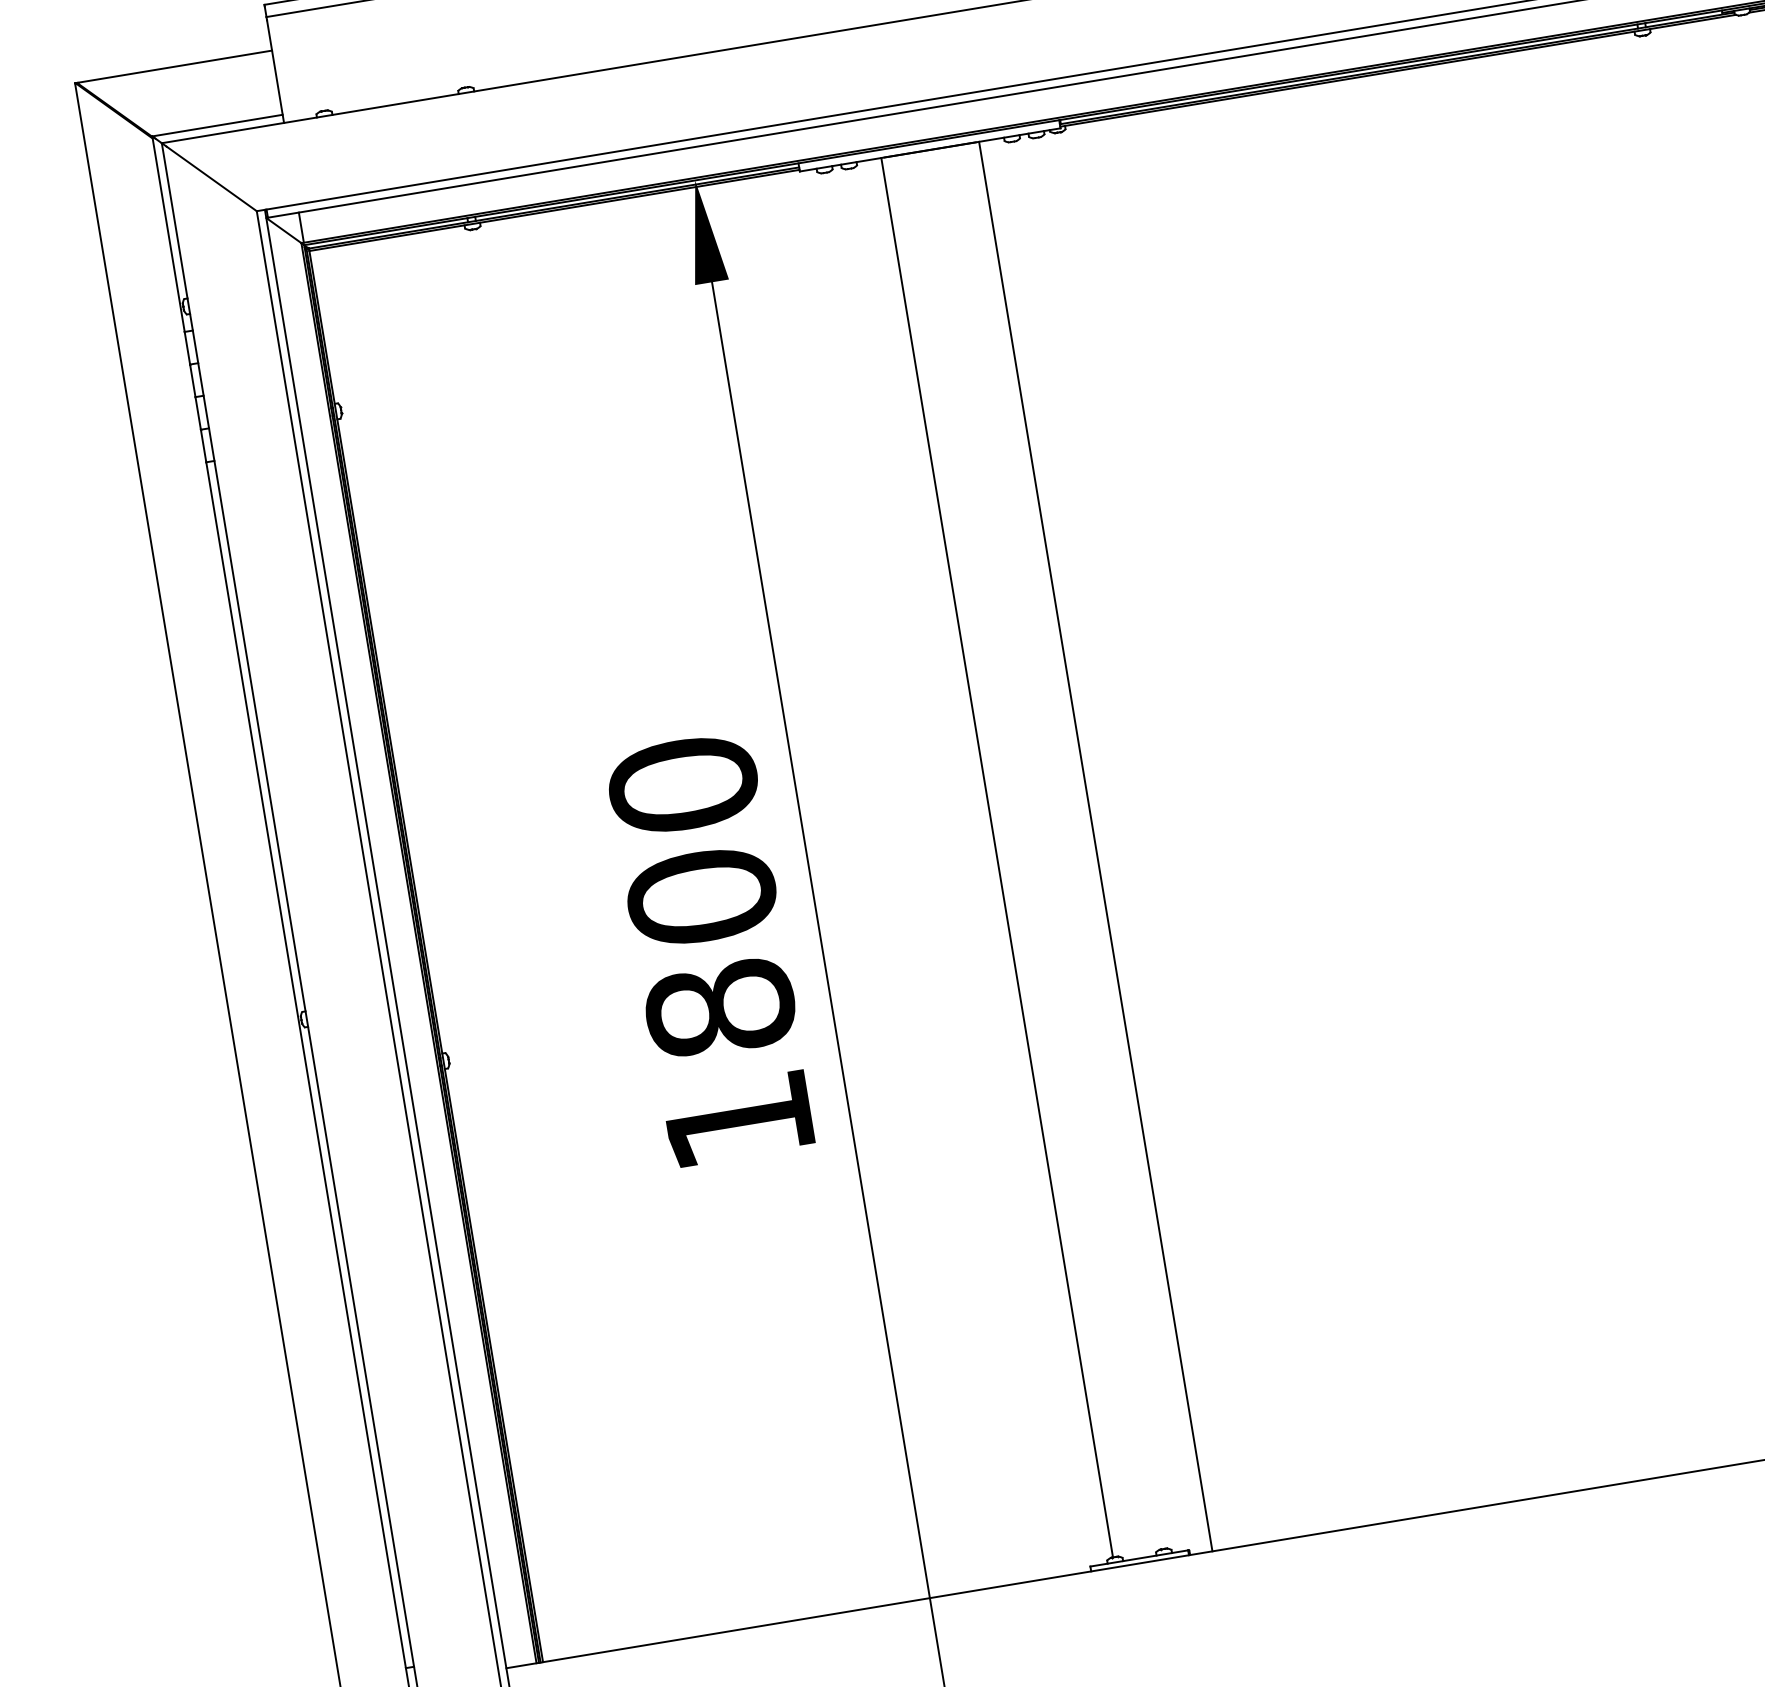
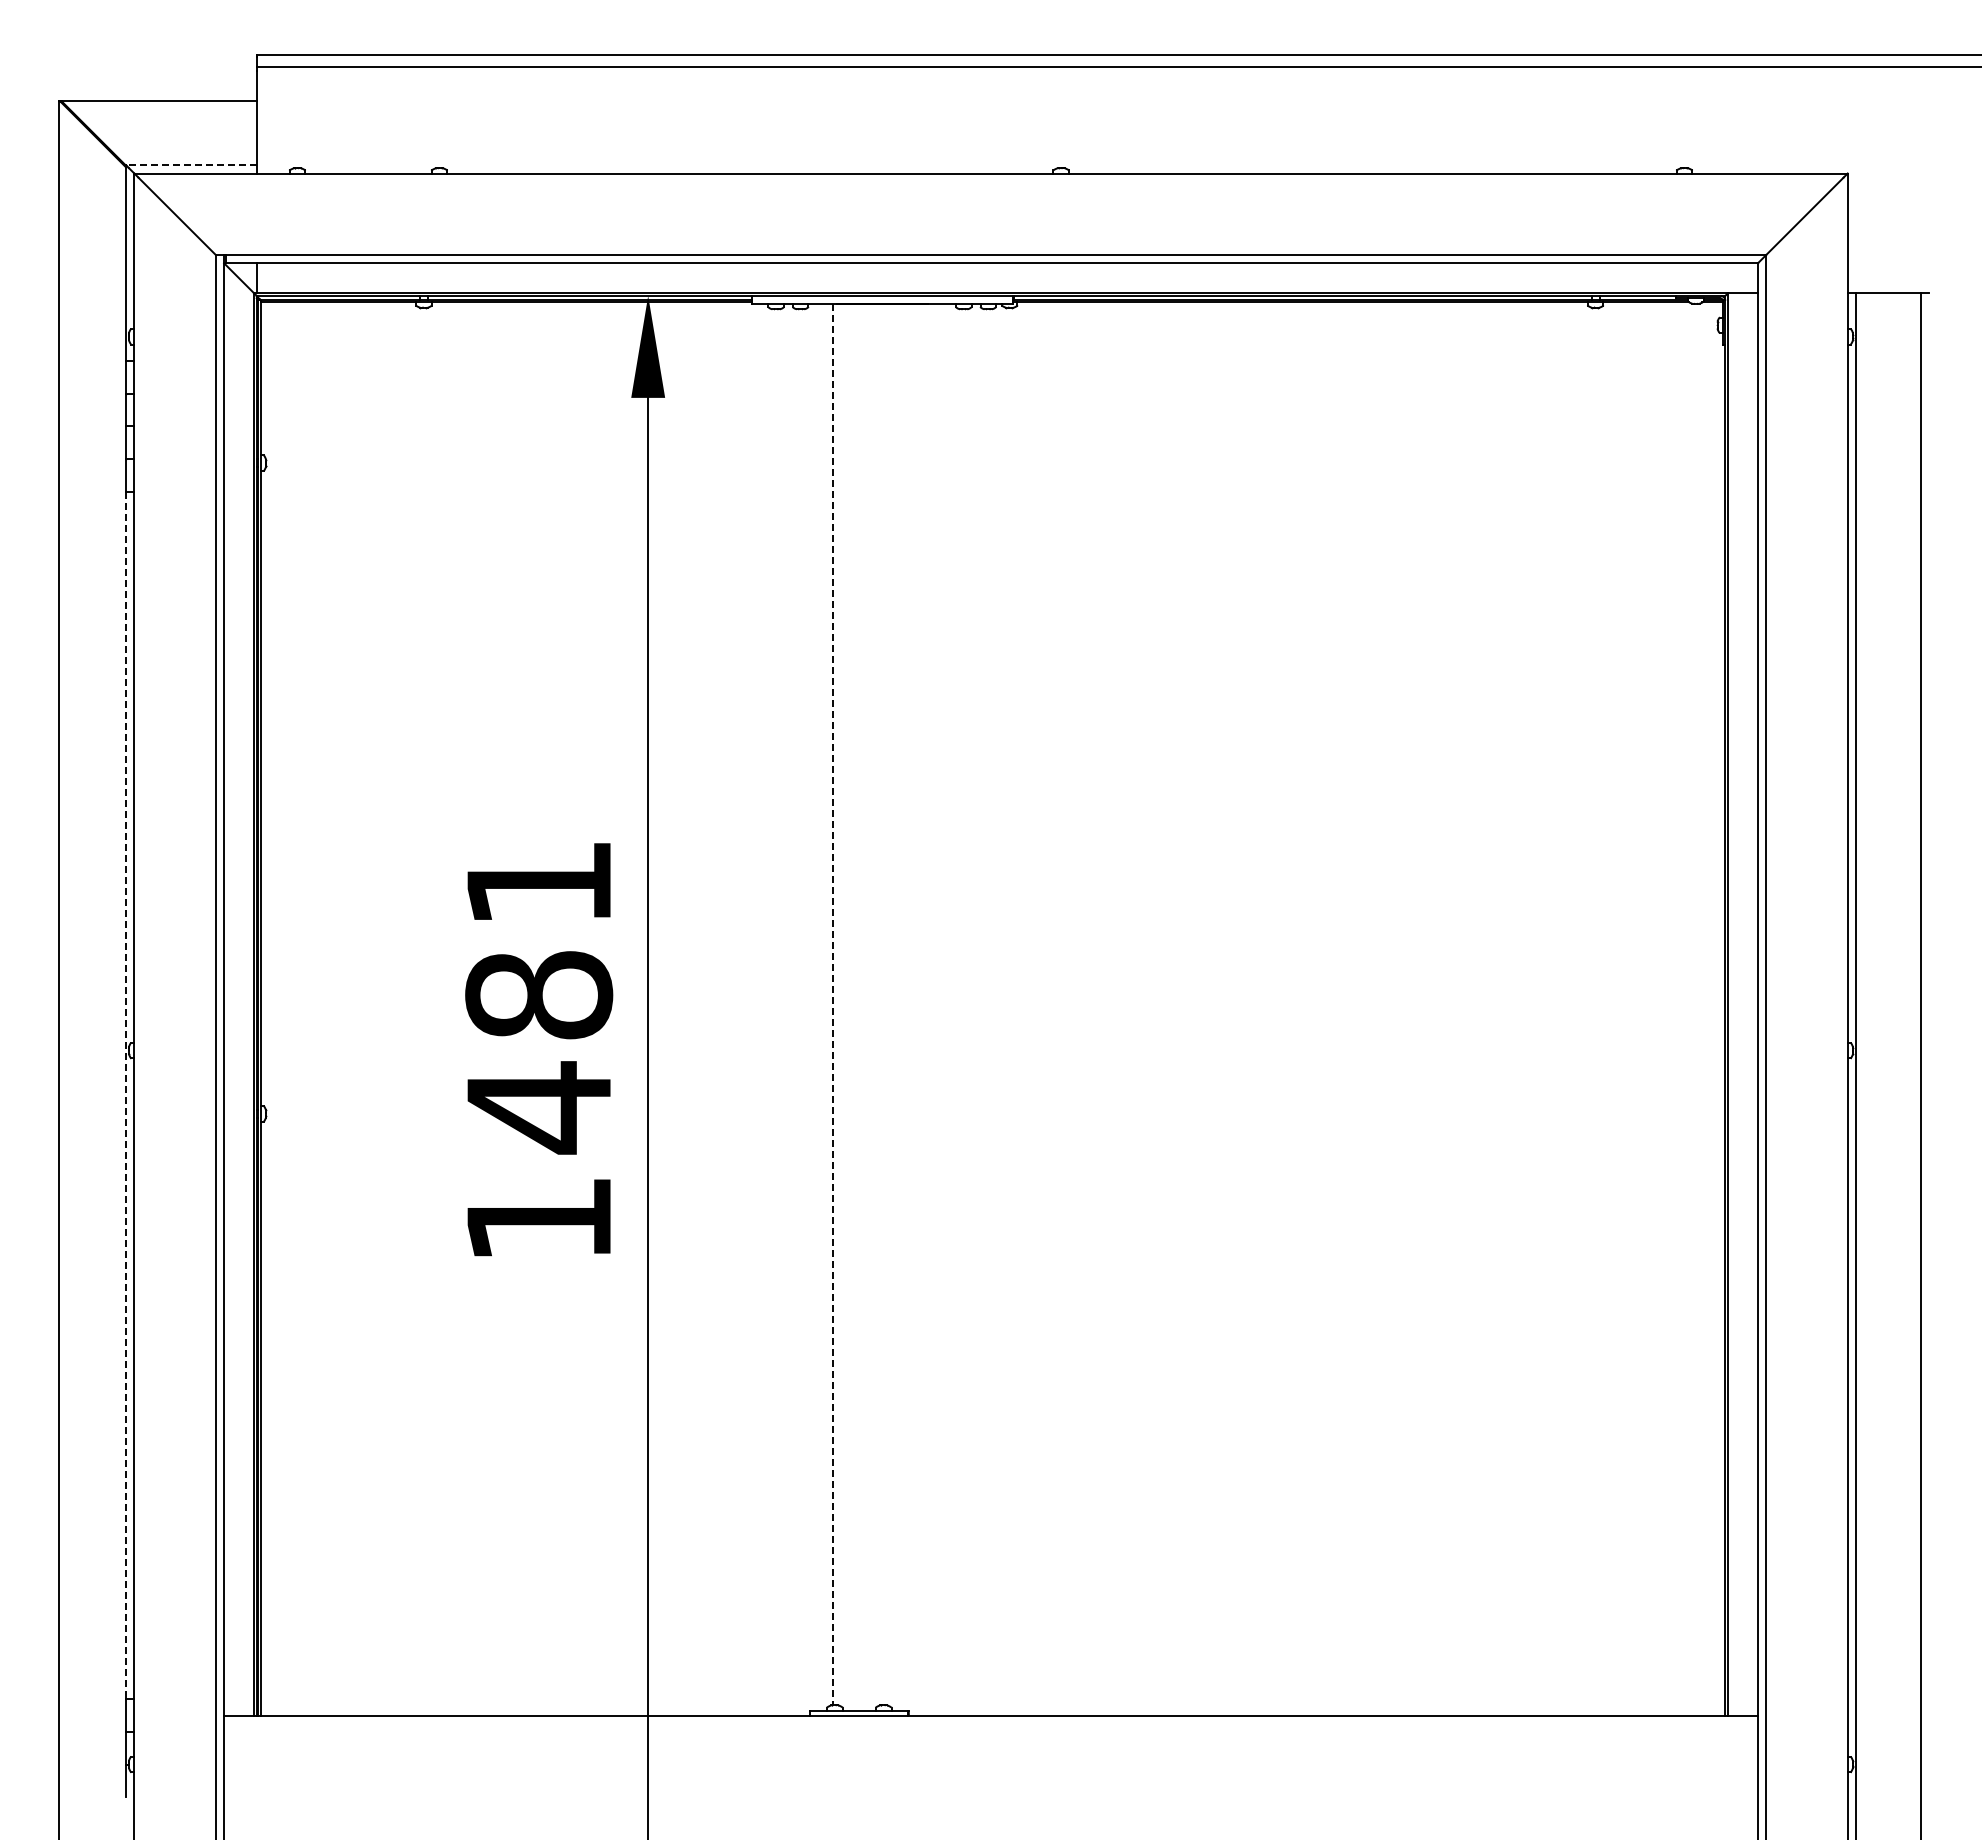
line: (216, 125) -> (190, 165), solid -> dashed
line: (1096, 846) -> (931, 1009), removed
line: (997, 857) -> (833, 1004), solid -> dashed
text: (702, 898) -> (539, 996), 1800 -> 1481
line: (306, 1065) -> (126, 1095), solid -> dashed

